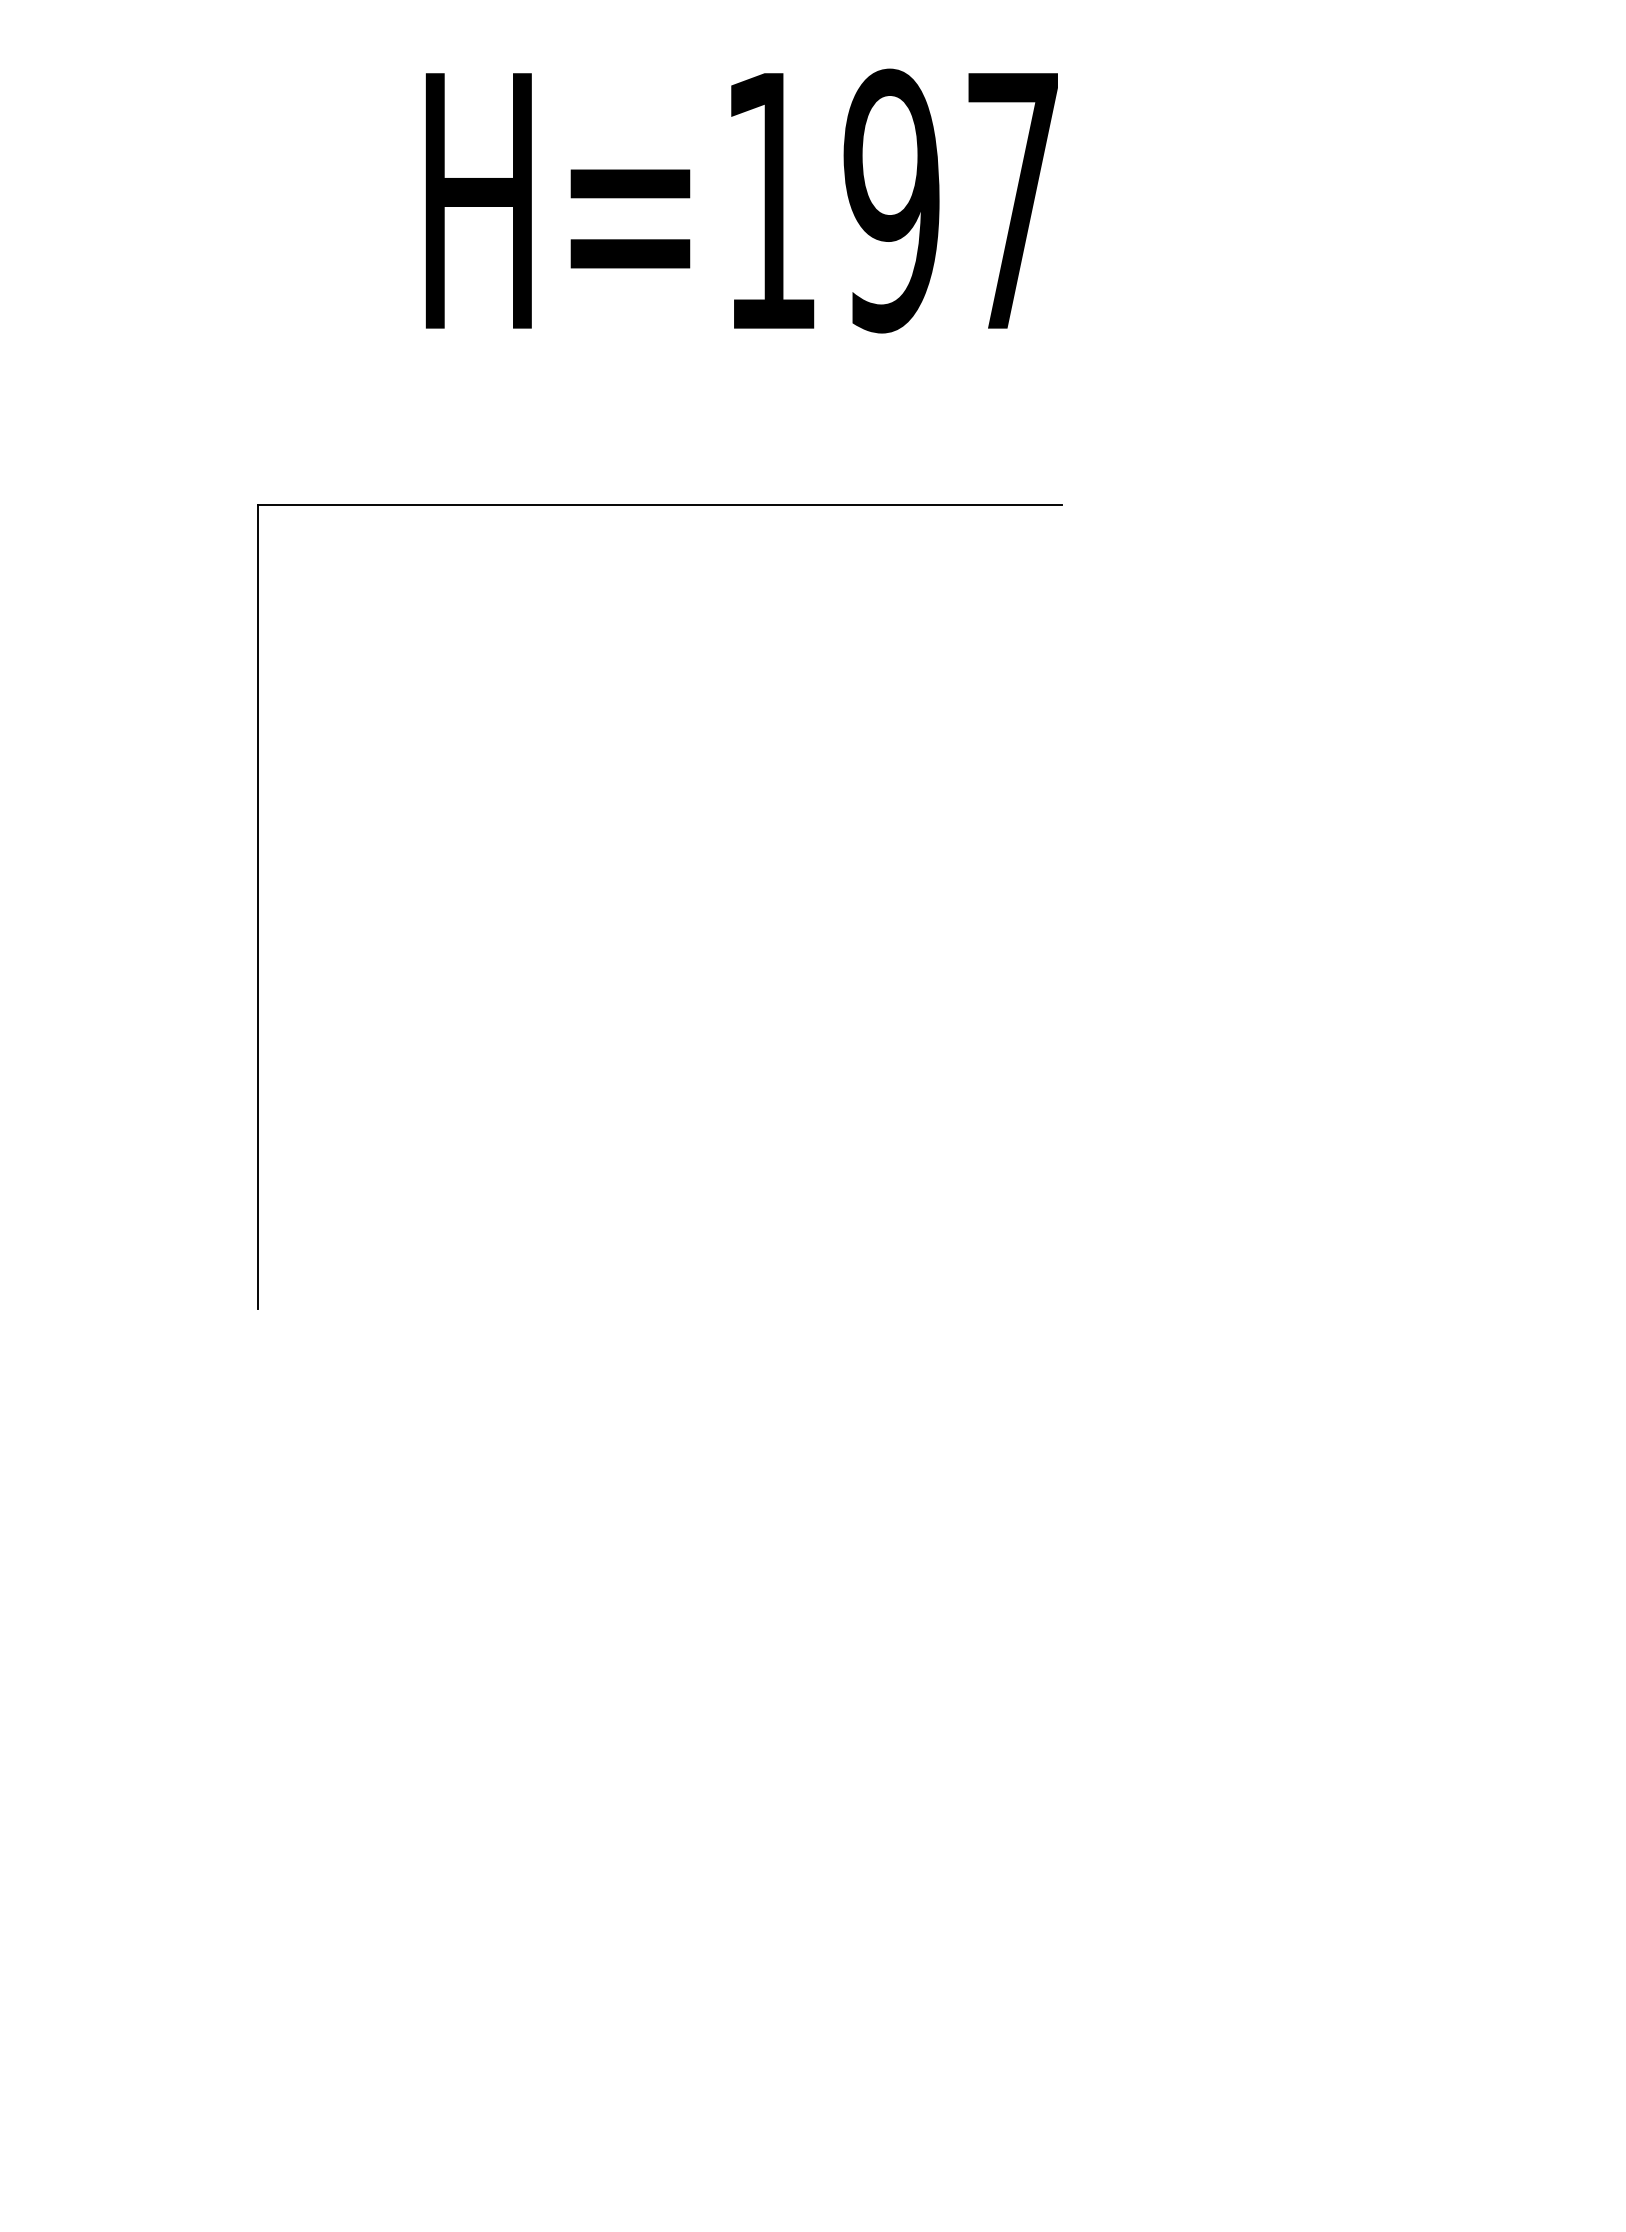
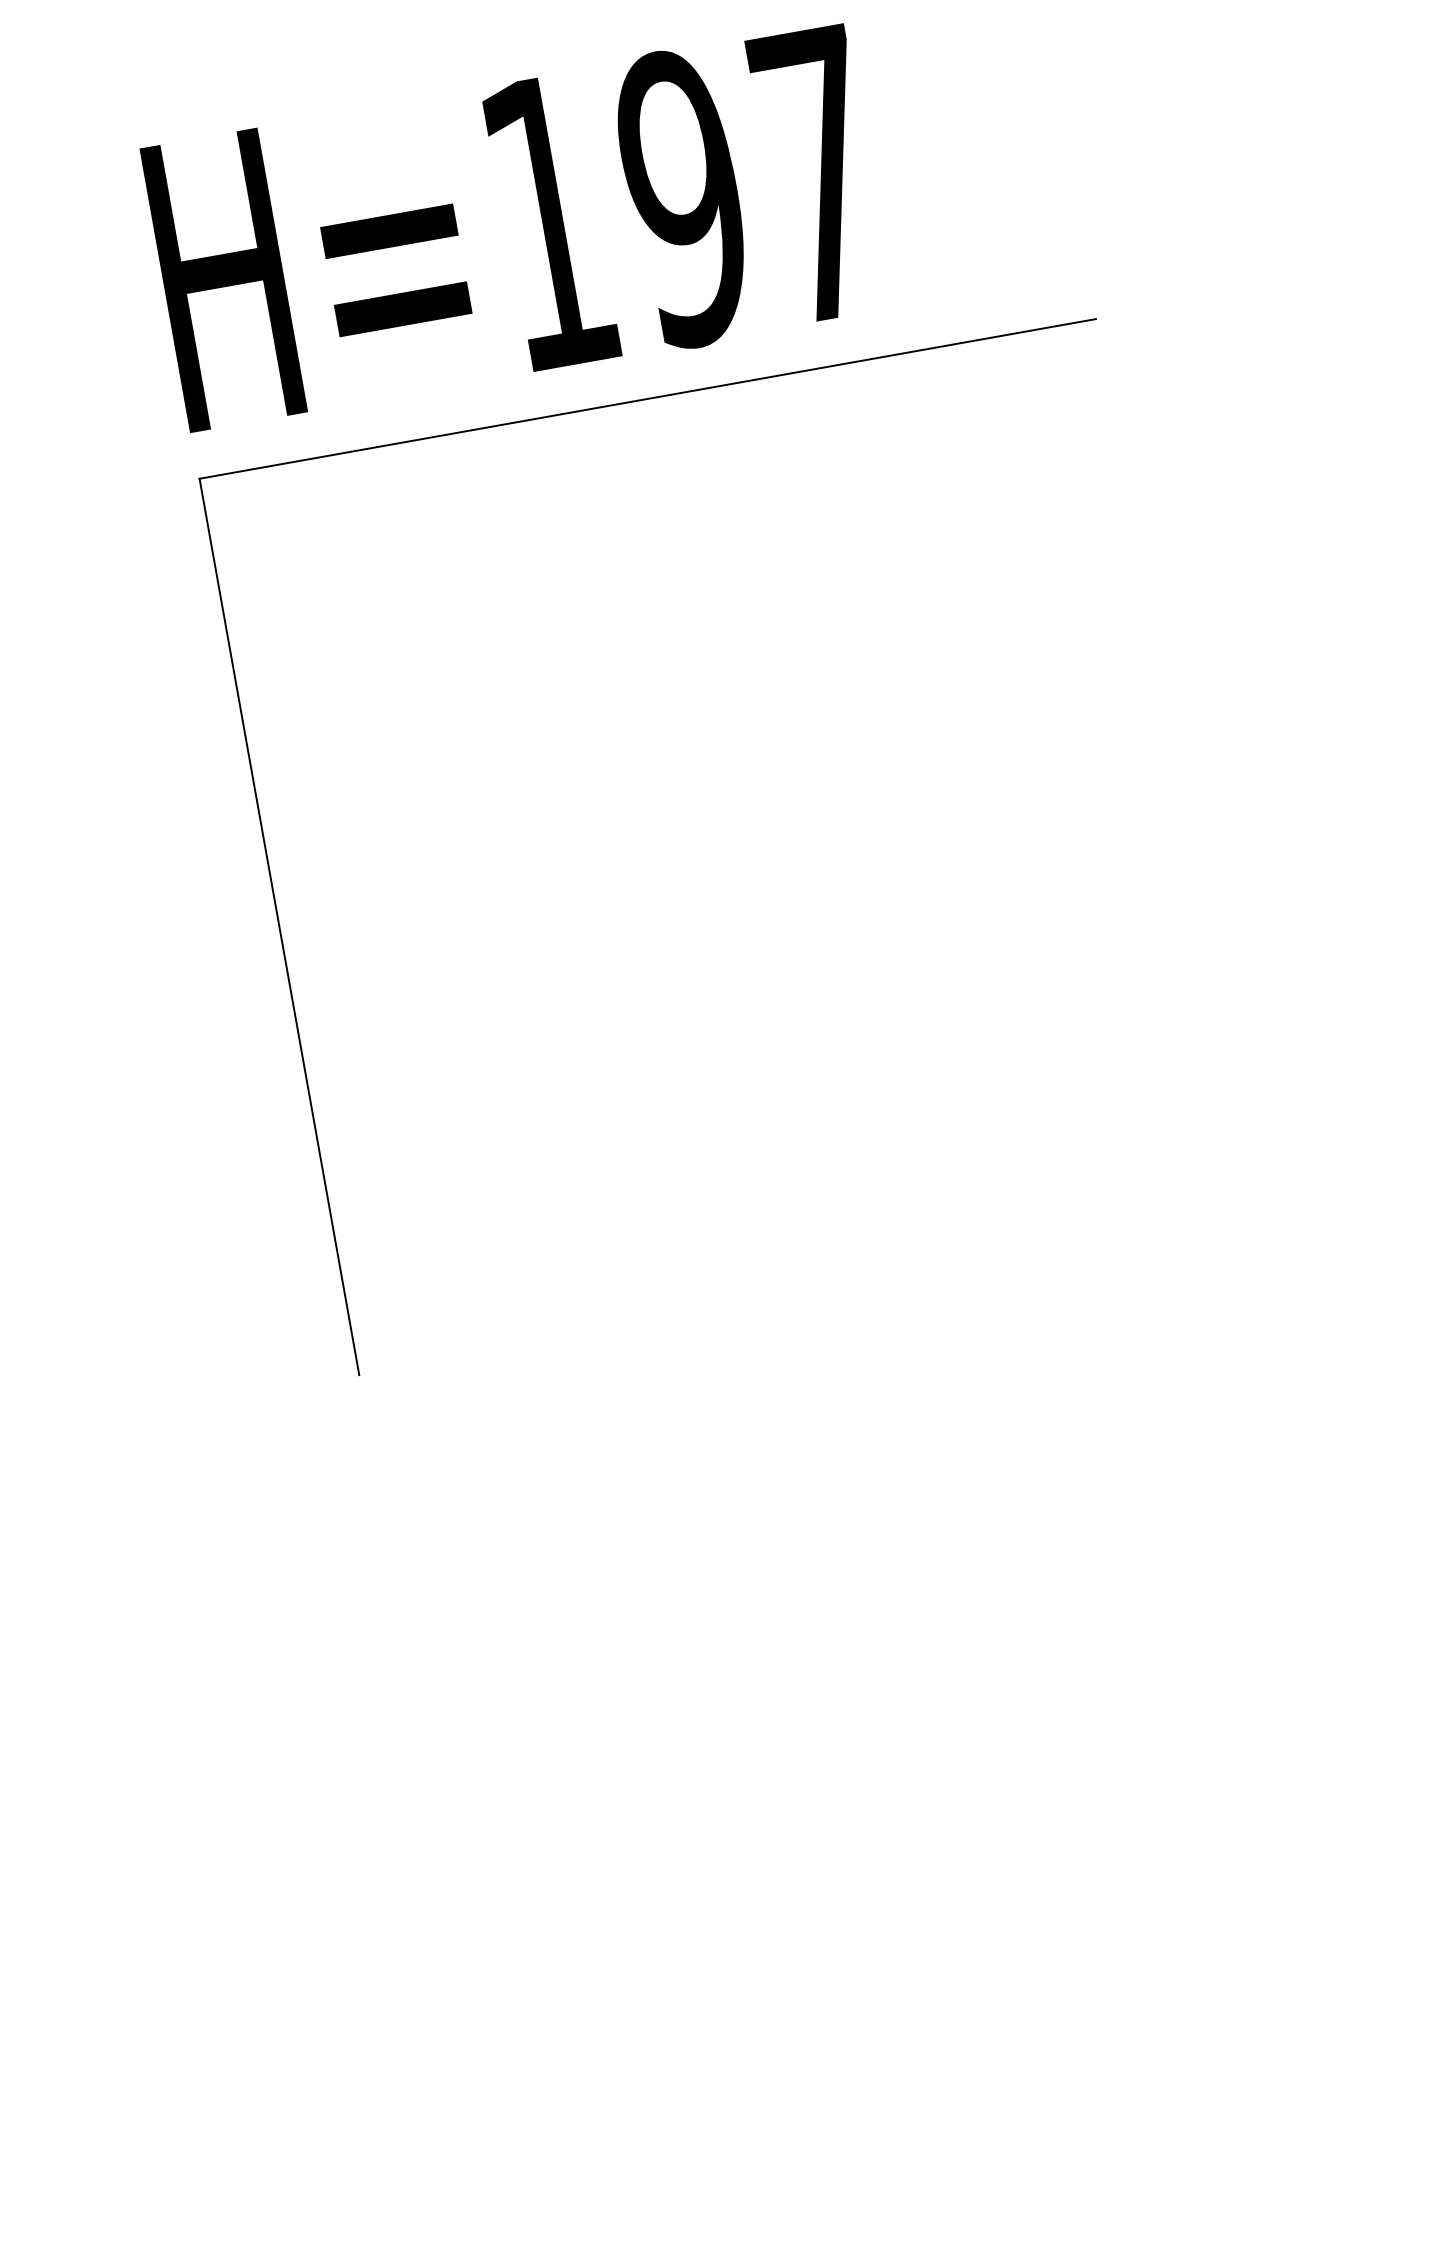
part: (659, 505) -> (647, 399), moved

